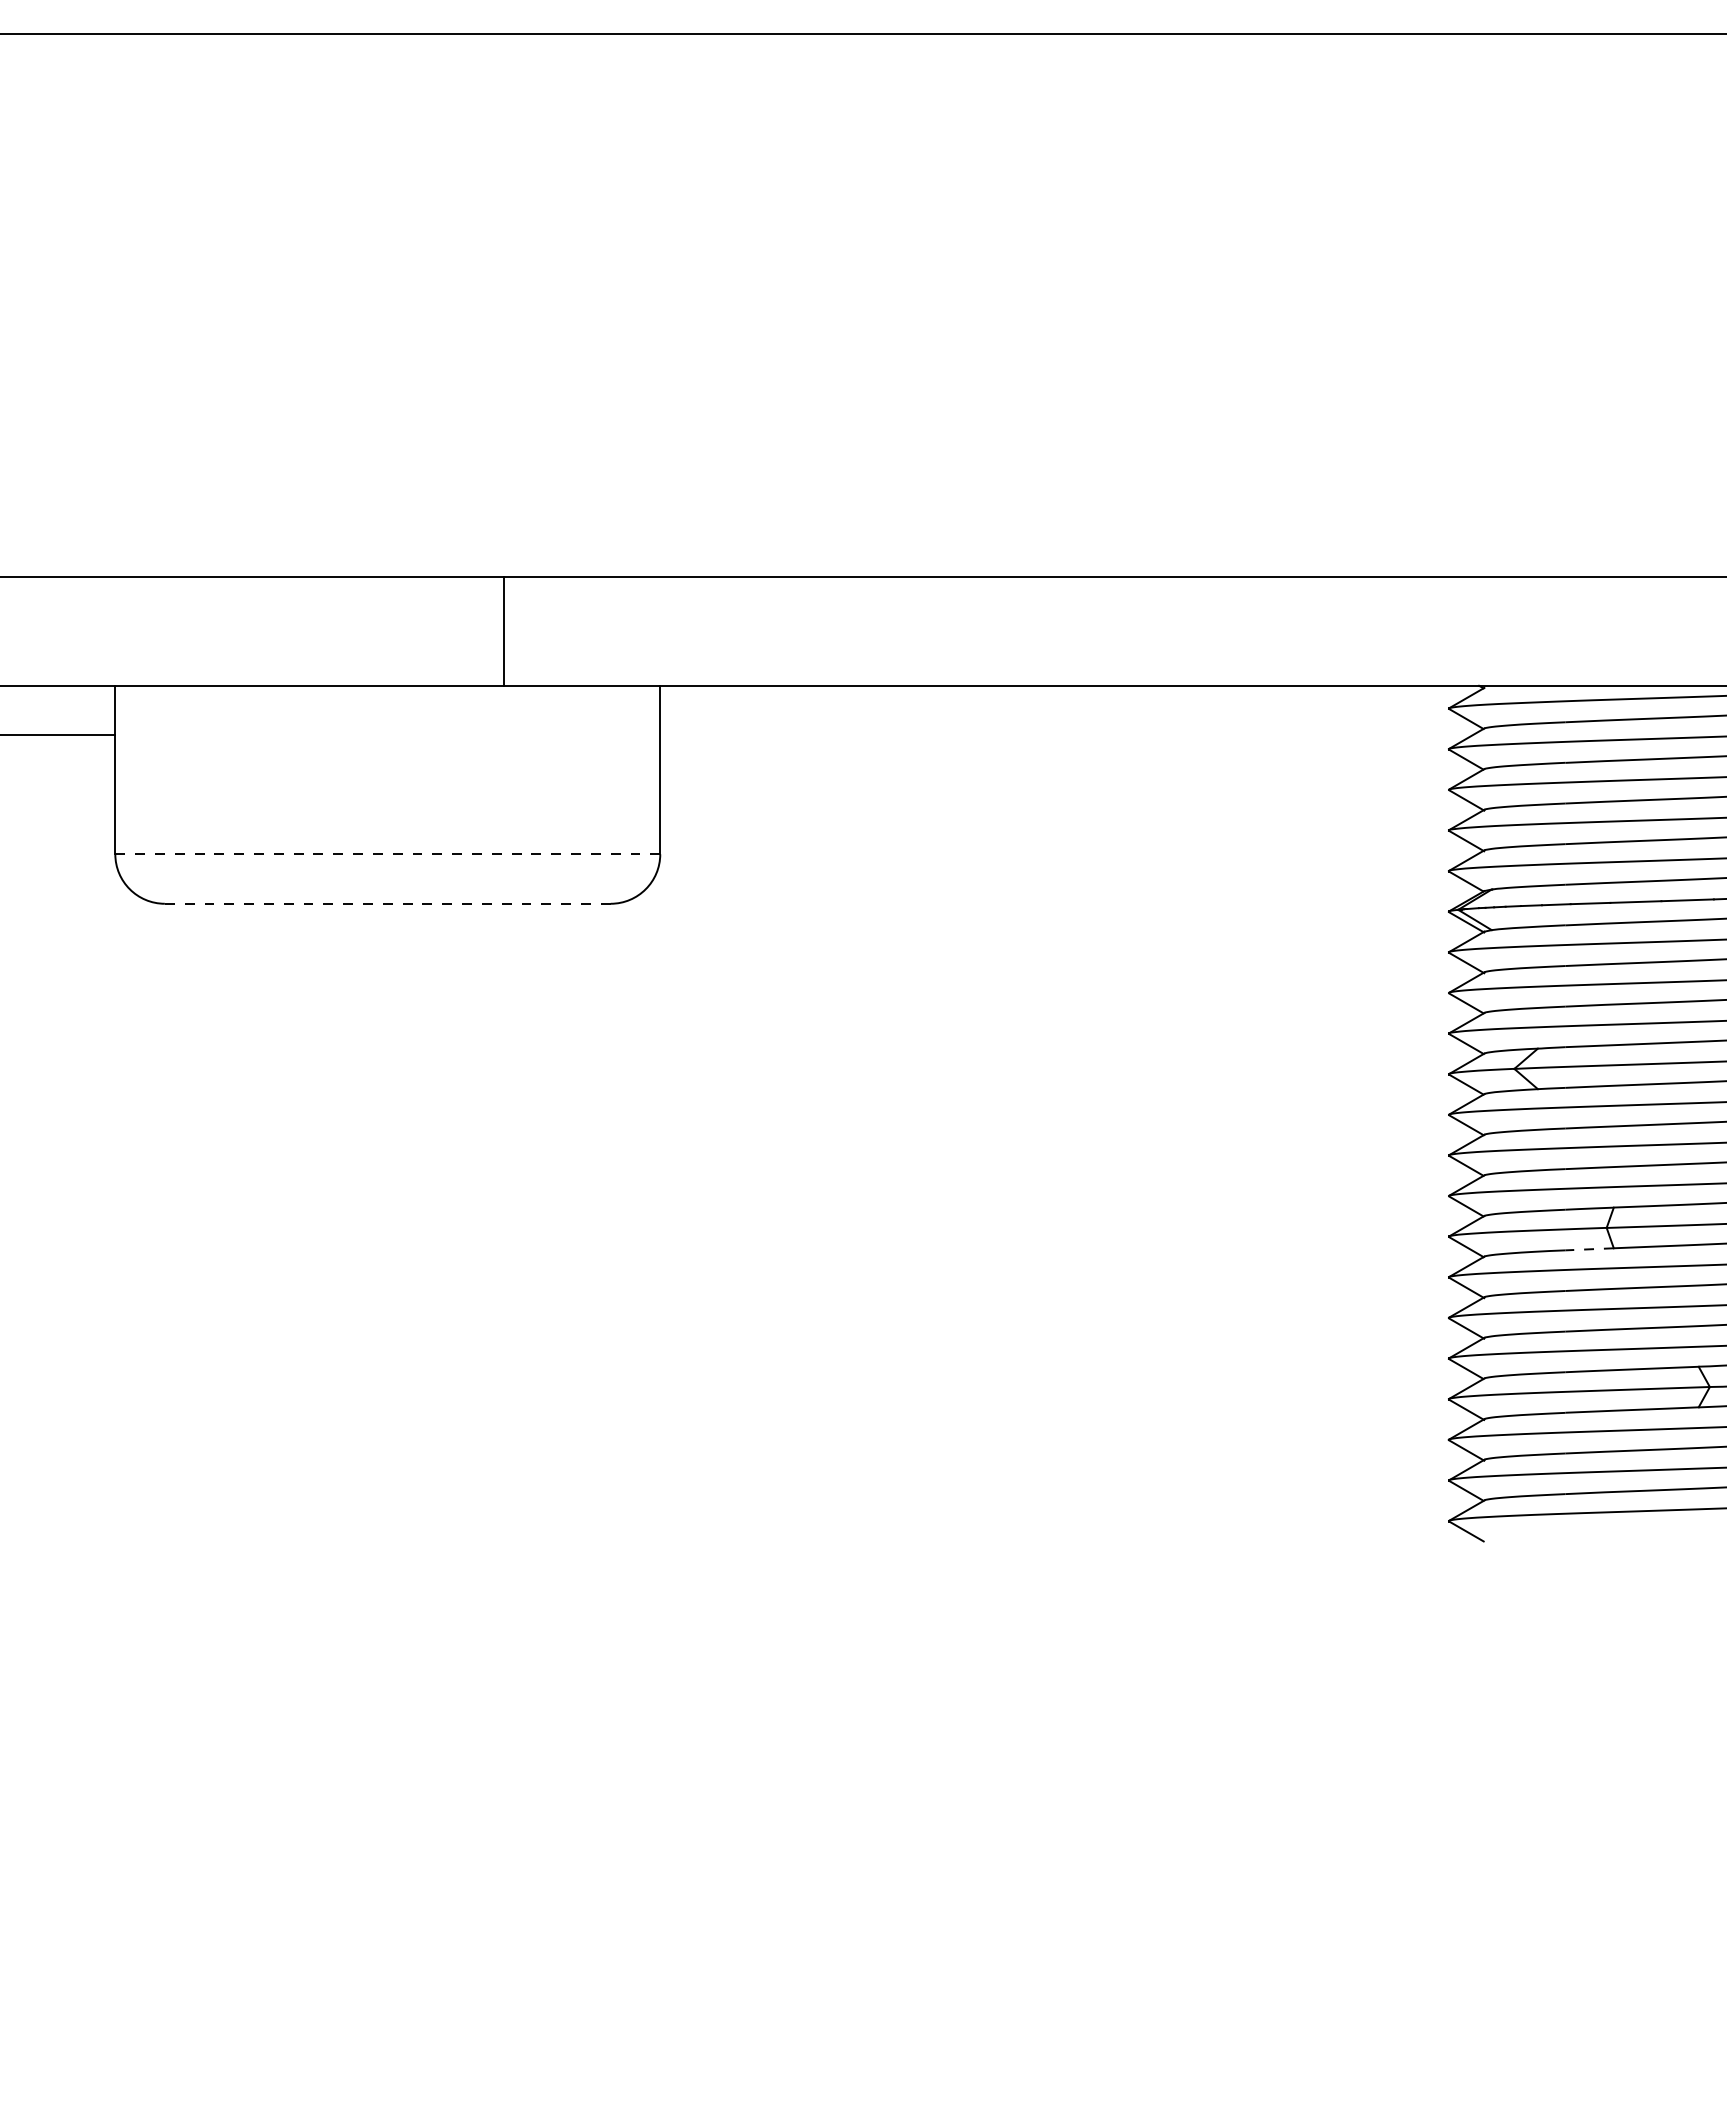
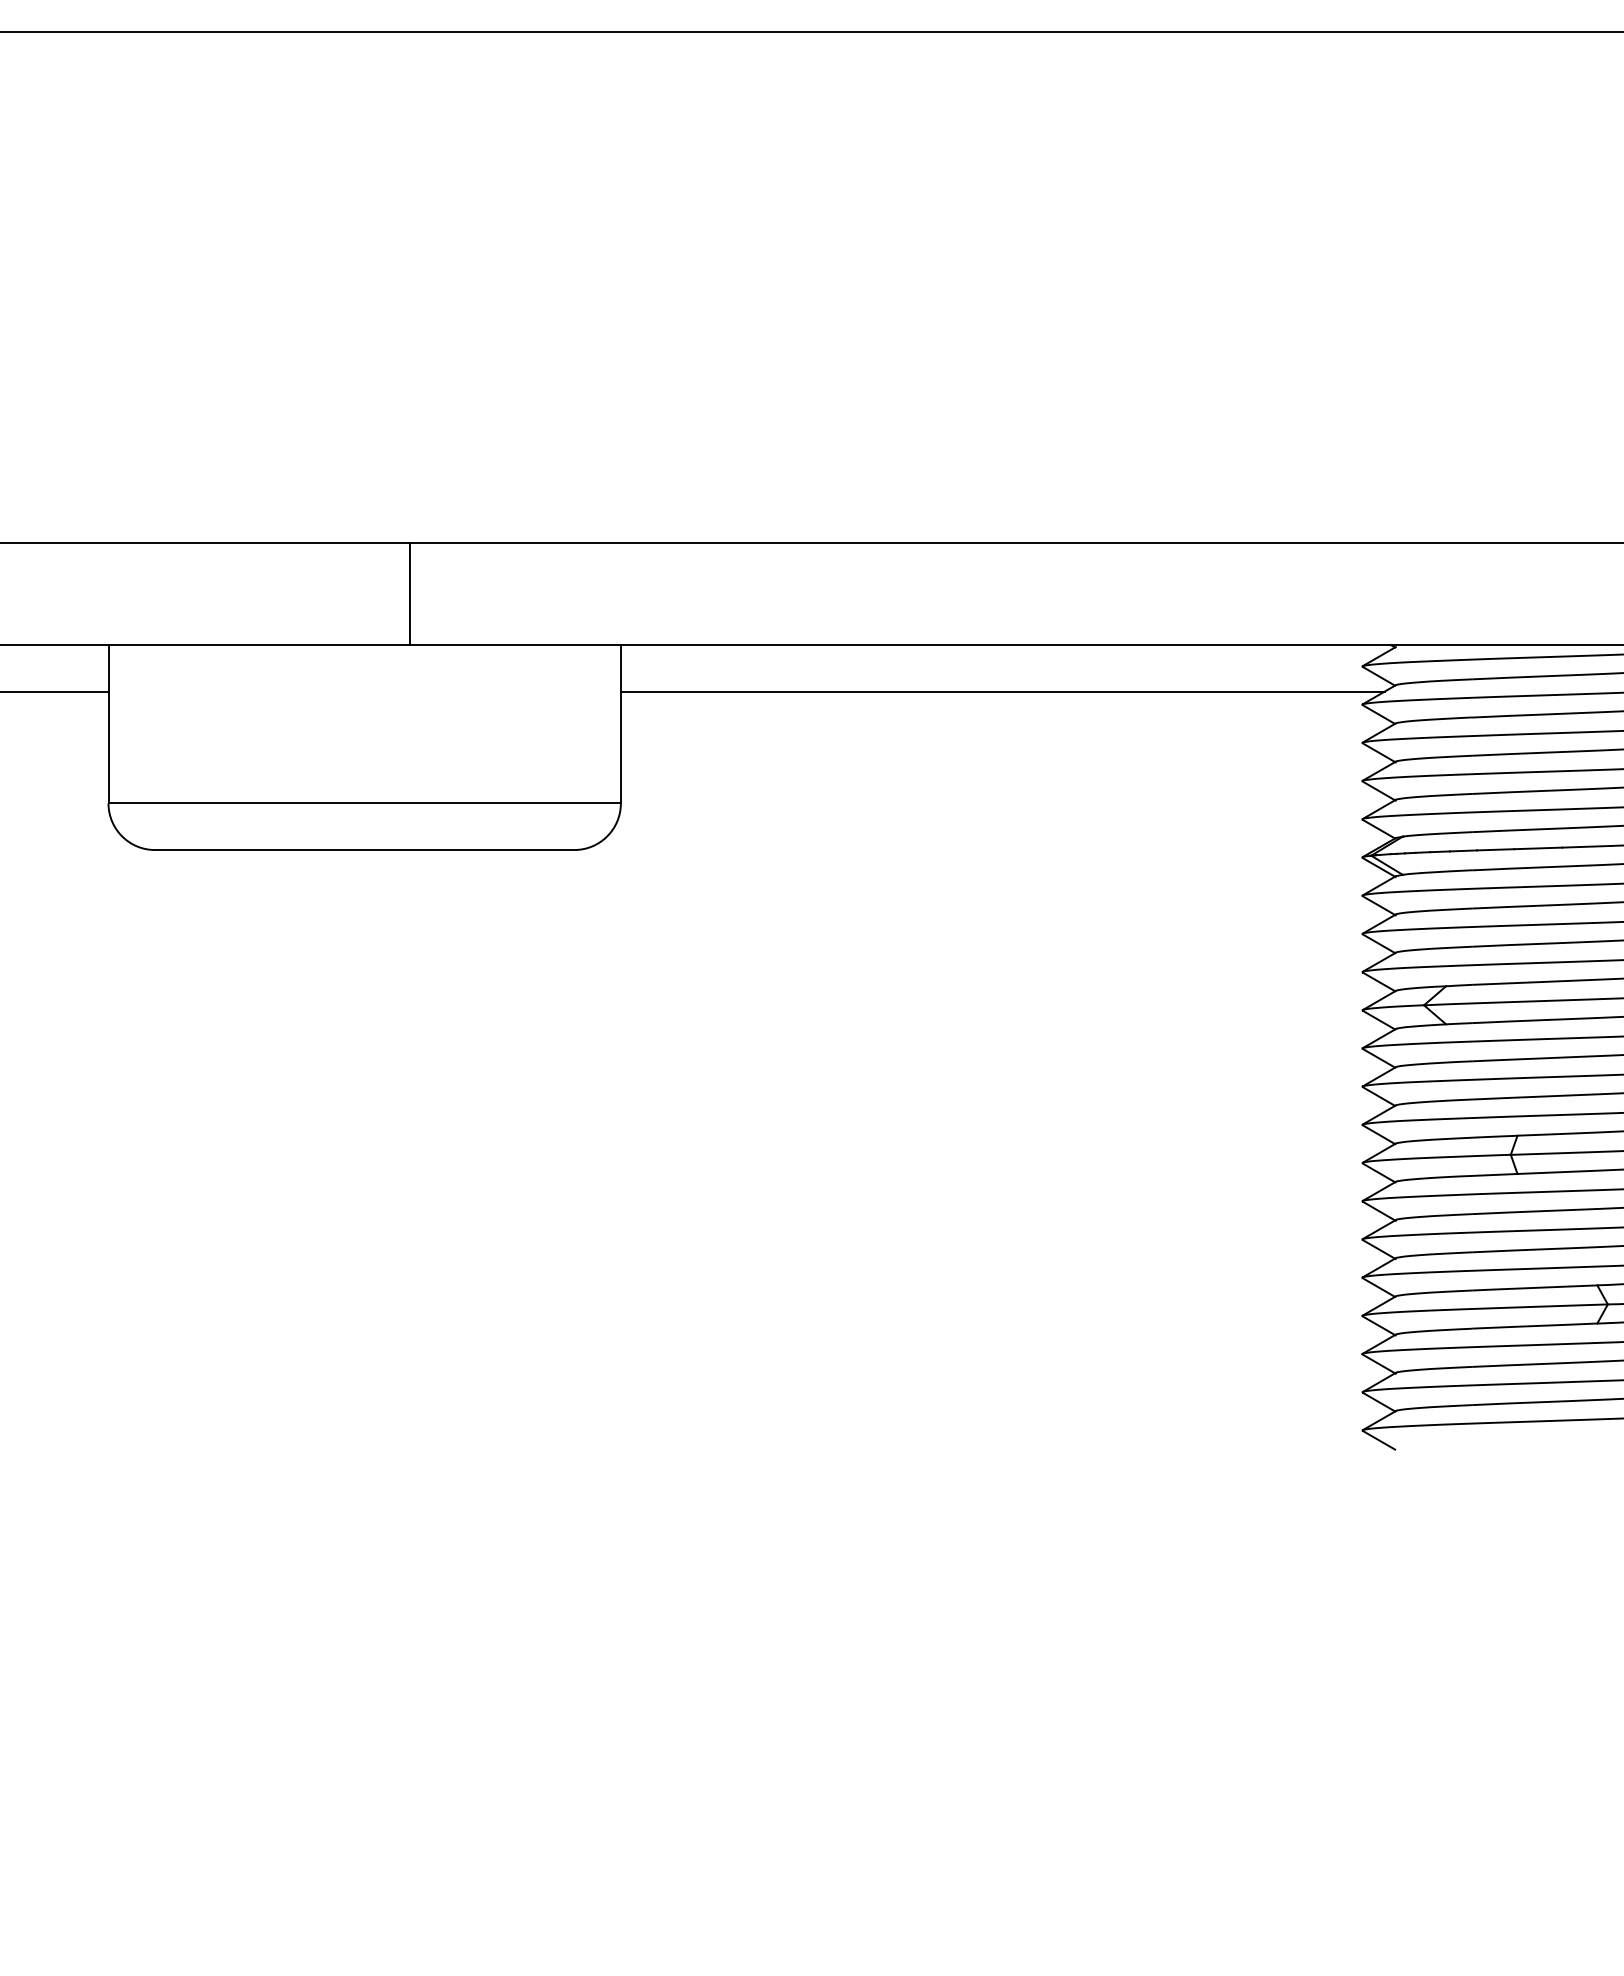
line: (504, 630) -> (410, 593), moved
line: (1066, 735) -> (1002, 691), added
line: (388, 854) -> (365, 803), dashed -> solid
line: (387, 903) -> (364, 849), dashed -> solid
line: (1589, 1249) -> (1494, 1175), dashed -> solid

